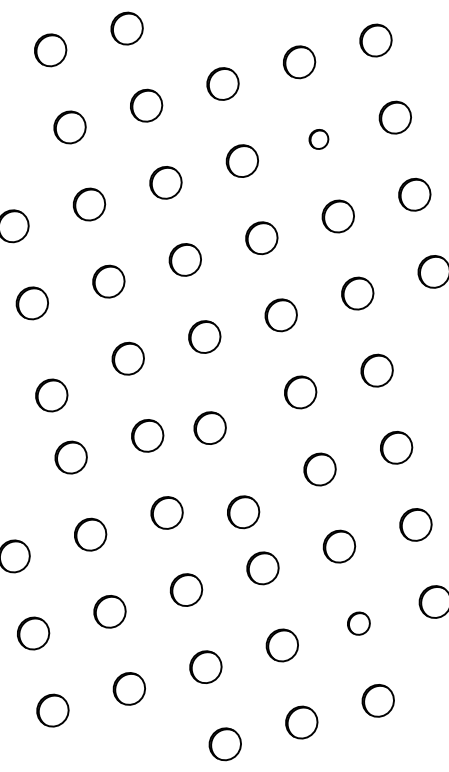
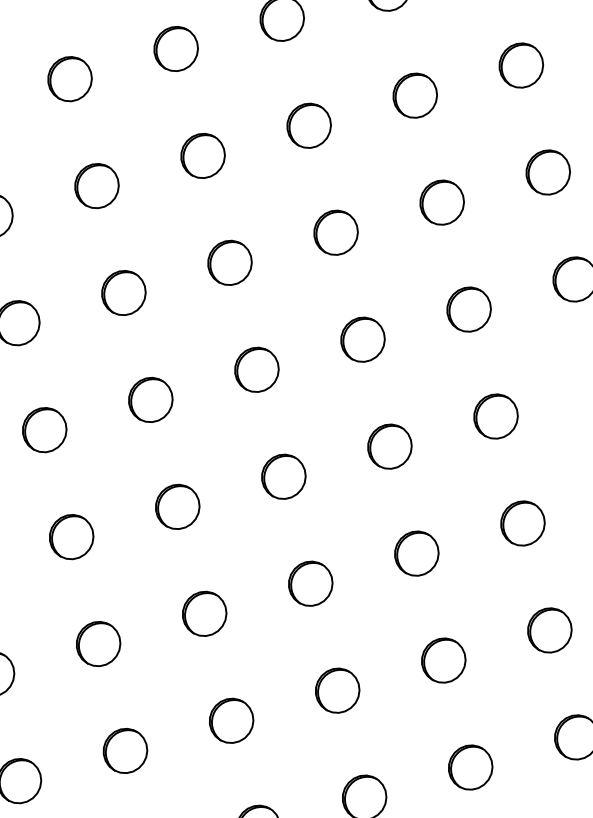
part: (318, 139) -> (414, 95), size x1.67
part: (51, 395) -> (44, 430), moved
part: (209, 427) -> (282, 475), moved
part: (243, 512) -> (310, 584), moved
part: (358, 623) -> (470, 767), size x1.43

